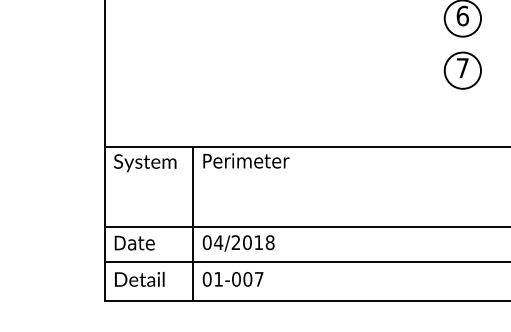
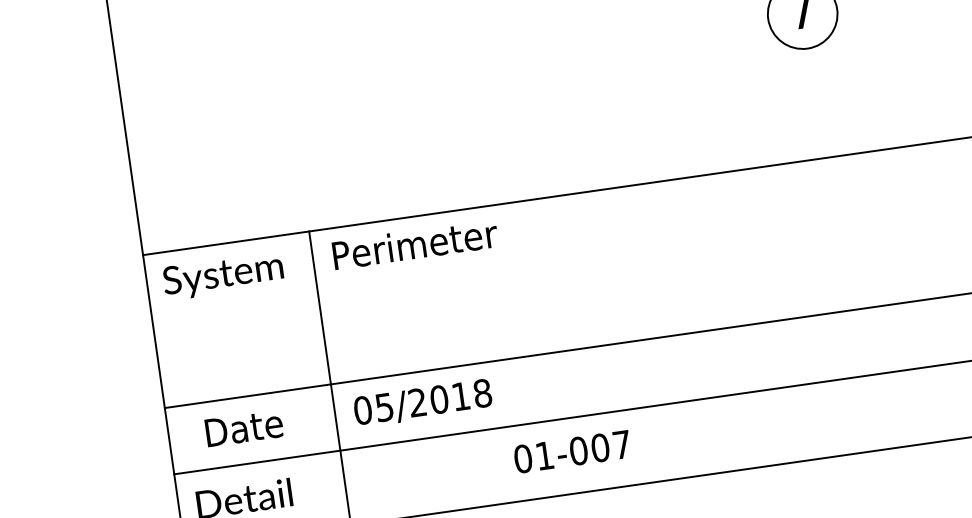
text: (134, 242) -> (243, 427), moved
text: (218, 242) -> (384, 407), 04/2018 -> 05/2018
text: (232, 279) -> (571, 452), moved

